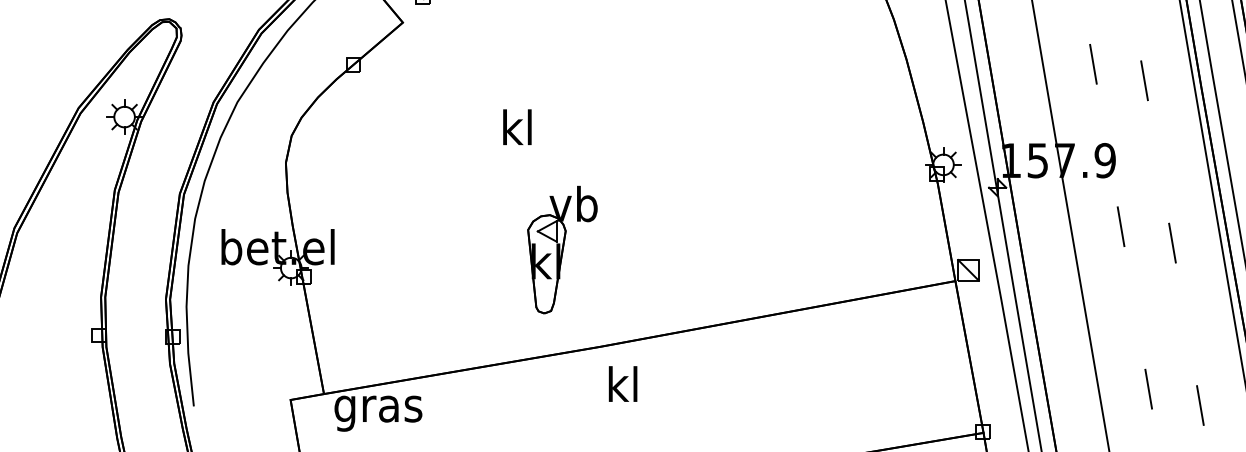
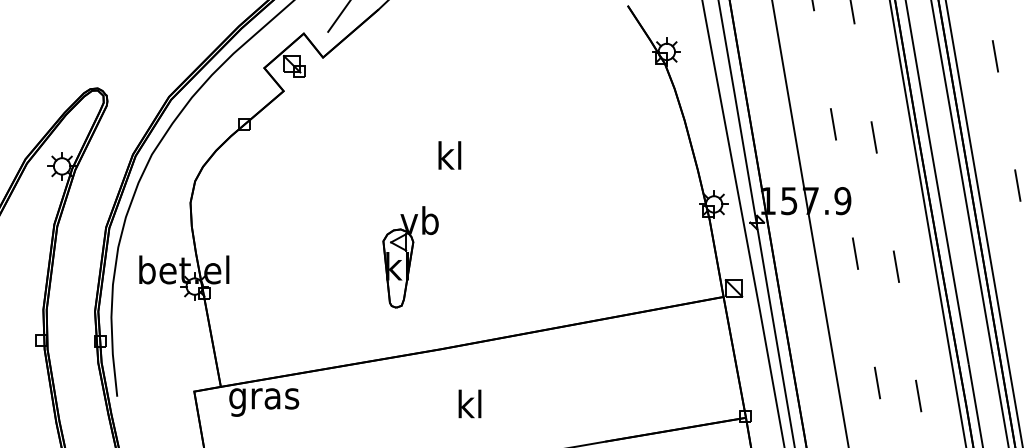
text: (516, 127) -> (449, 155), moved
part: (562, 250) -> (410, 257), moved
text: (622, 383) -> (469, 403), moved

